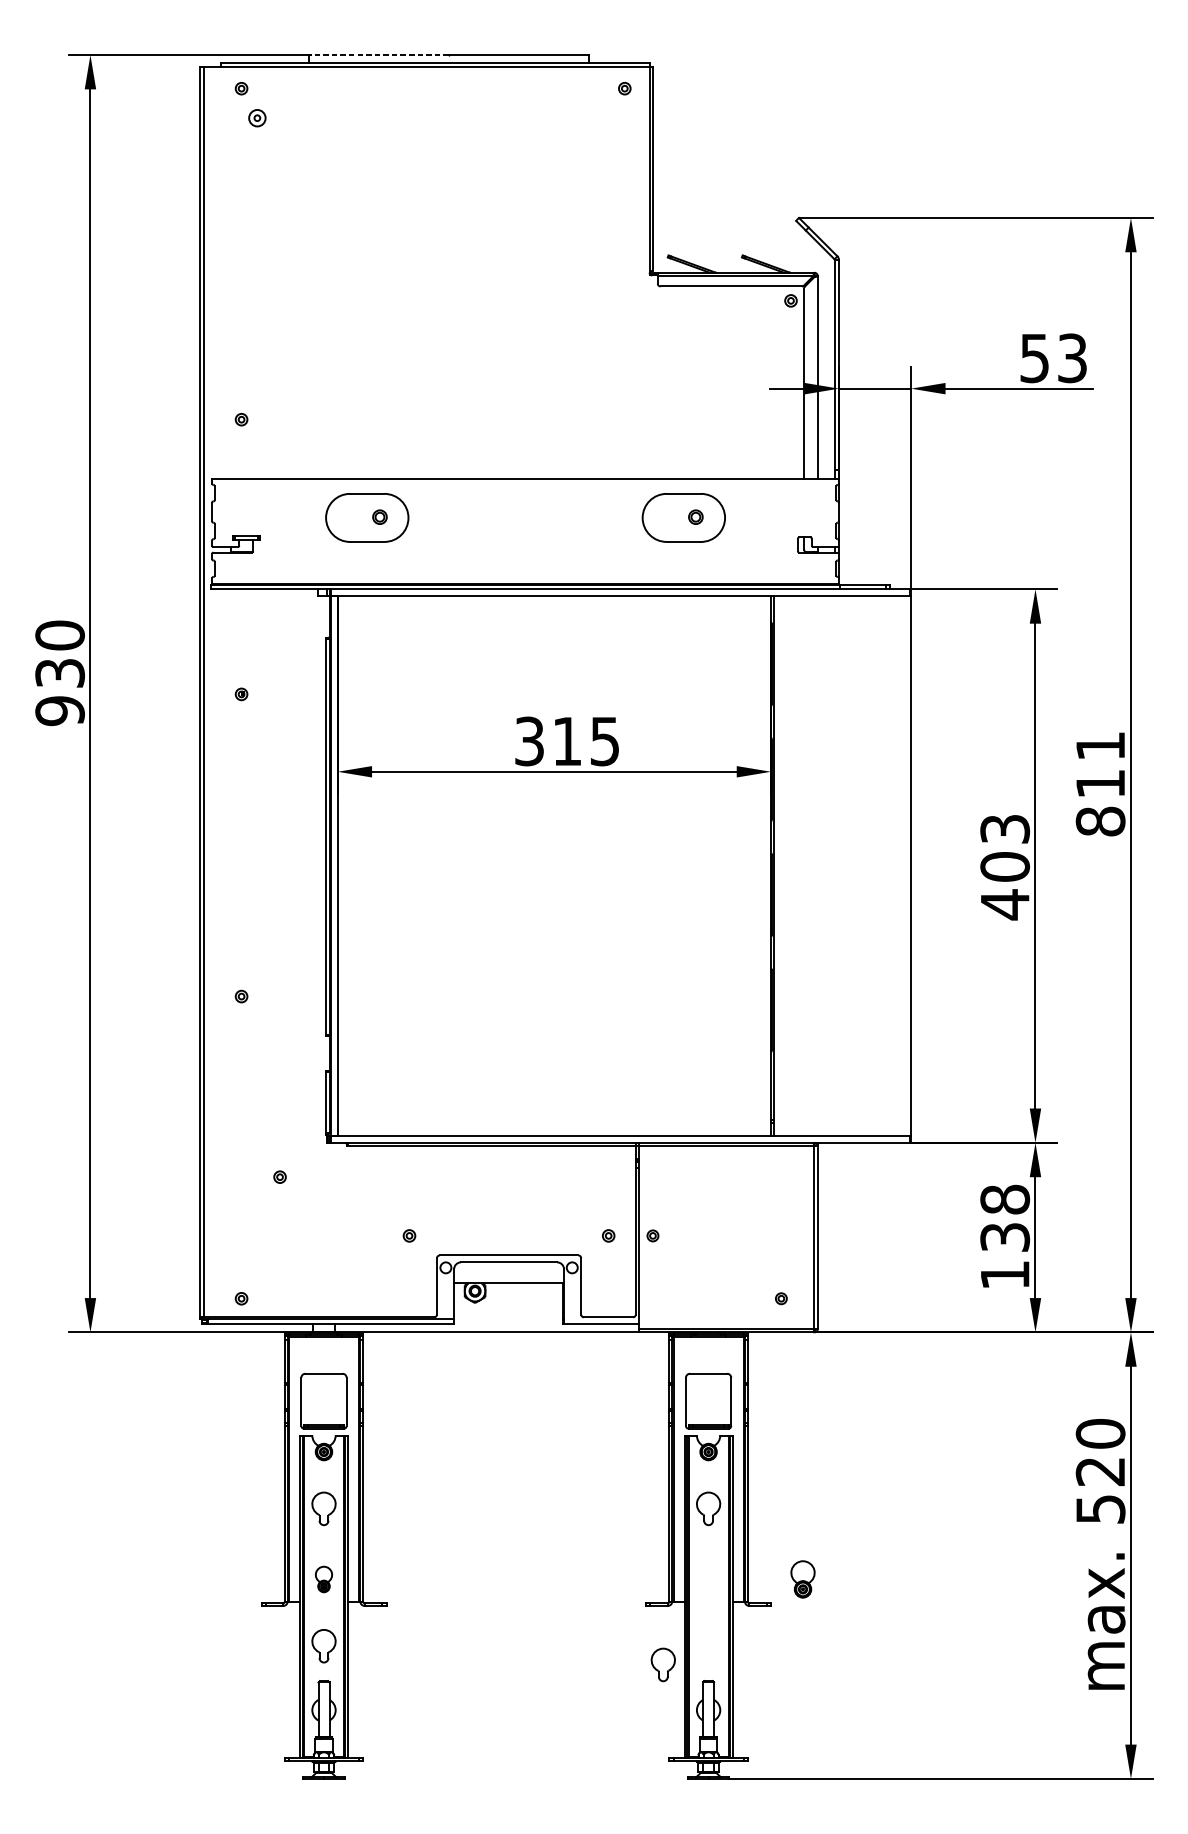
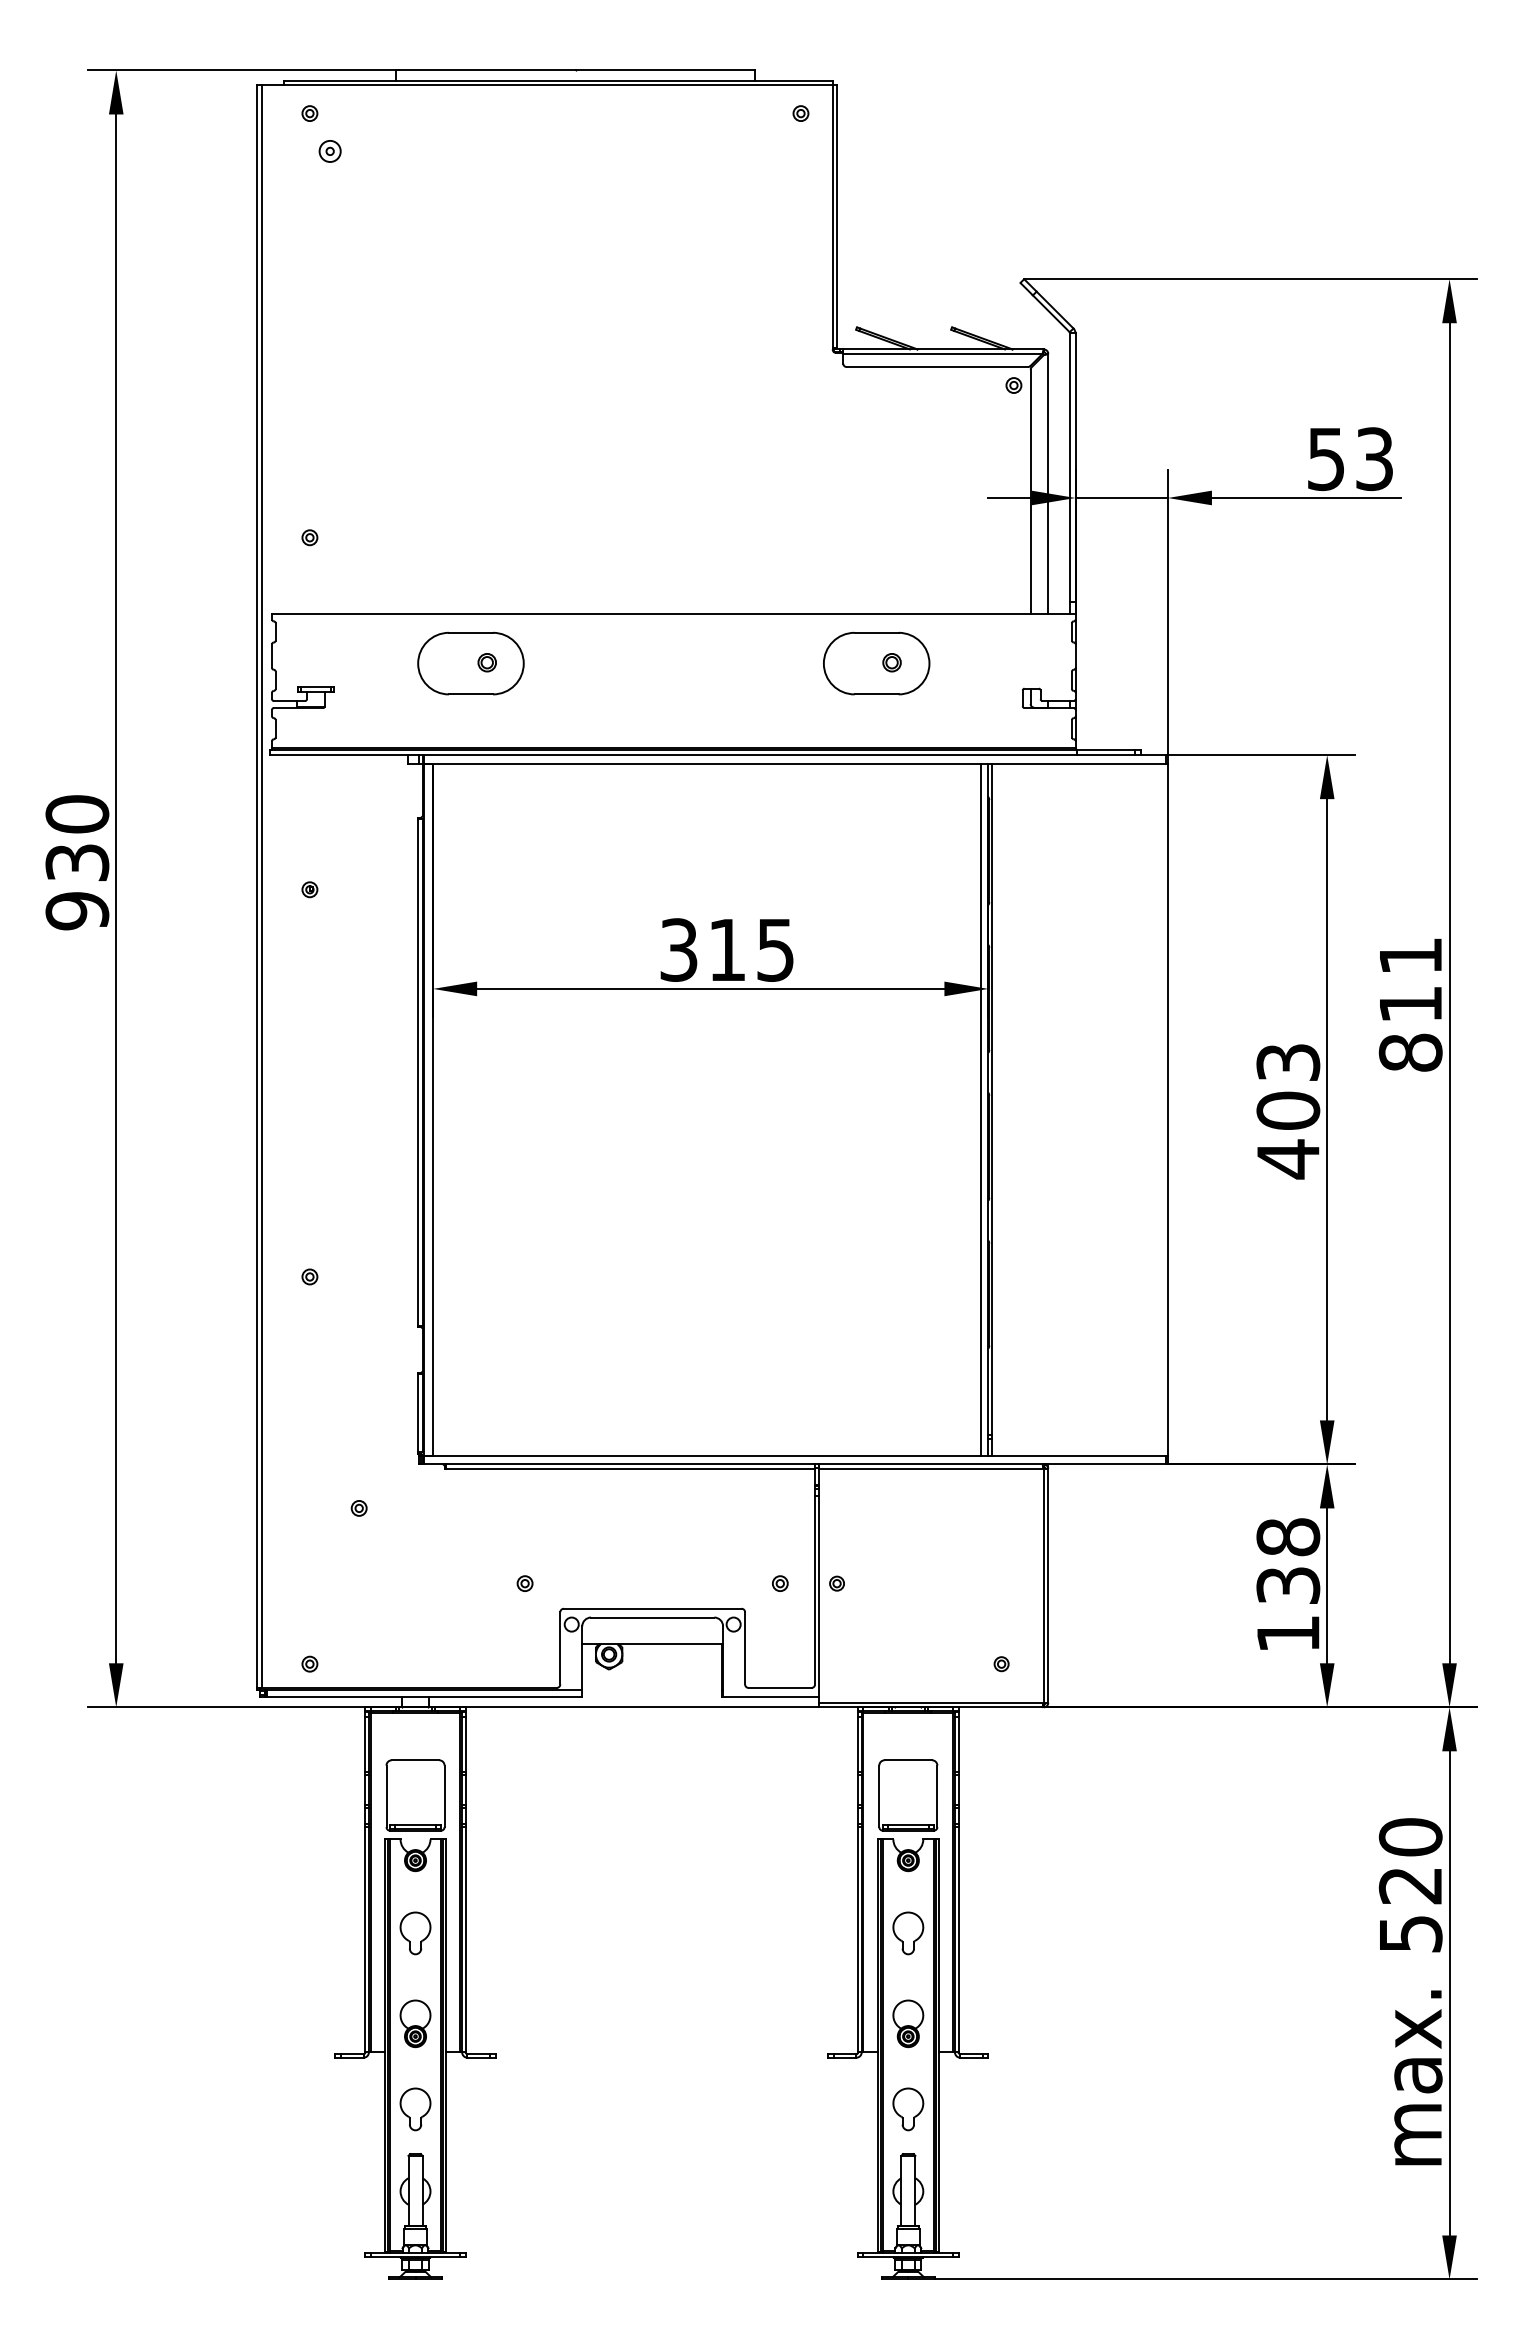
line: (378, 55) -> (485, 70), dashed -> solid
line: (765, 865) -> (981, 1109), added
part: (323, 1579) -> (415, 2023), size x1.43
part: (803, 1579) -> (908, 2023), moved
part: (663, 1665) -> (908, 2109), moved

